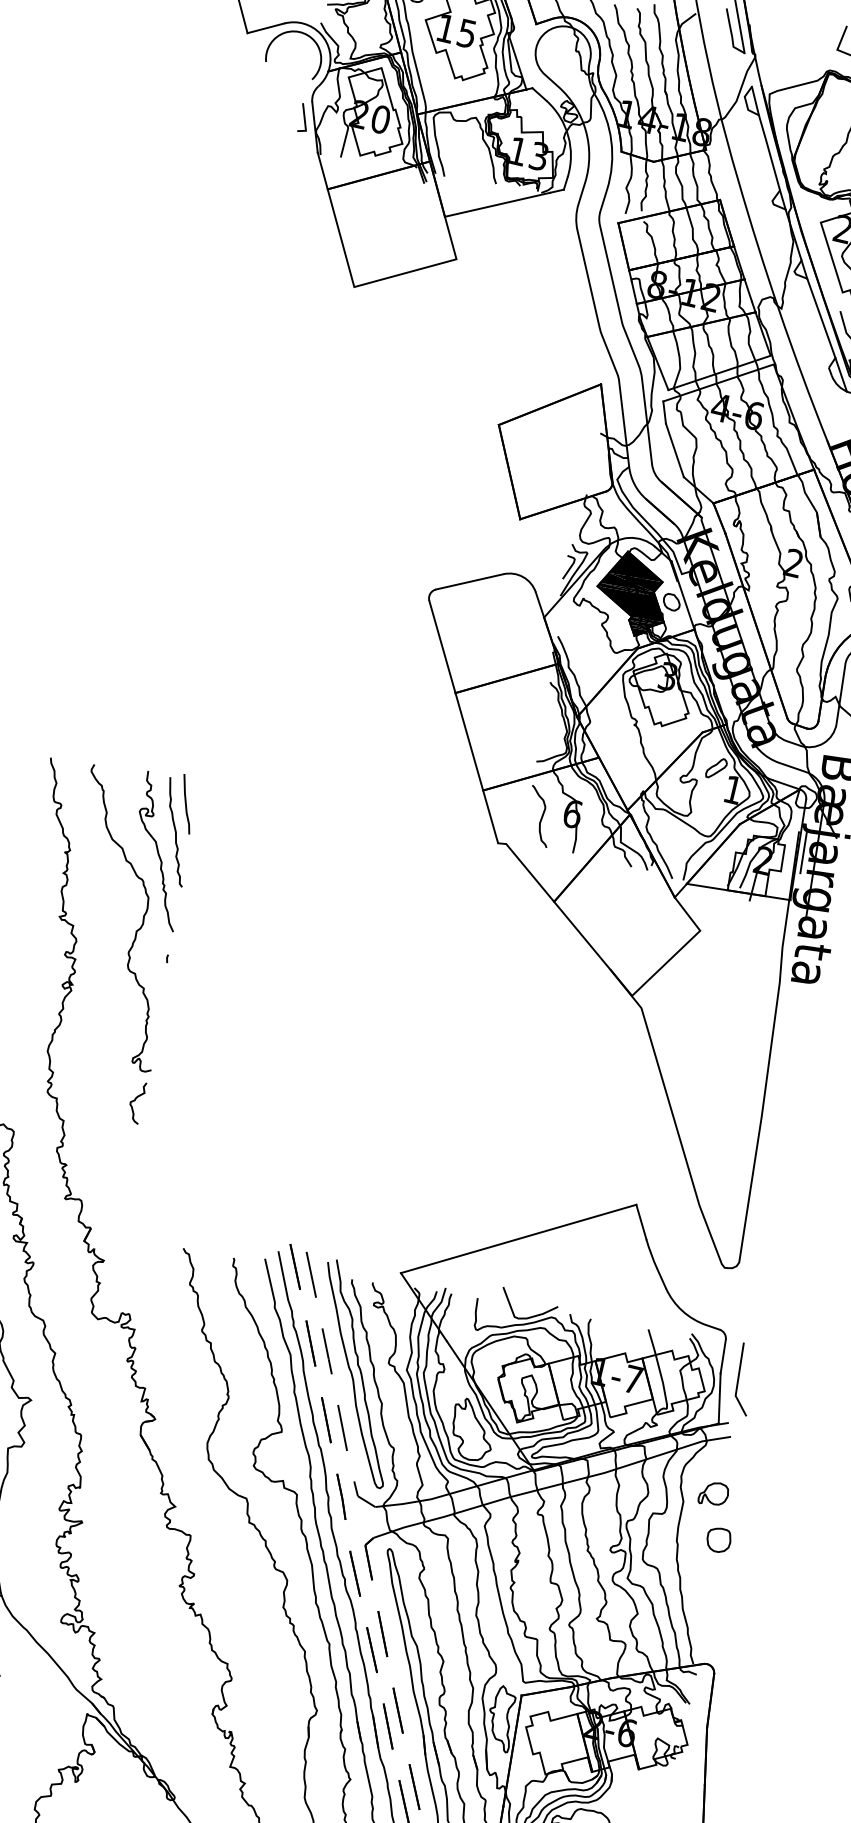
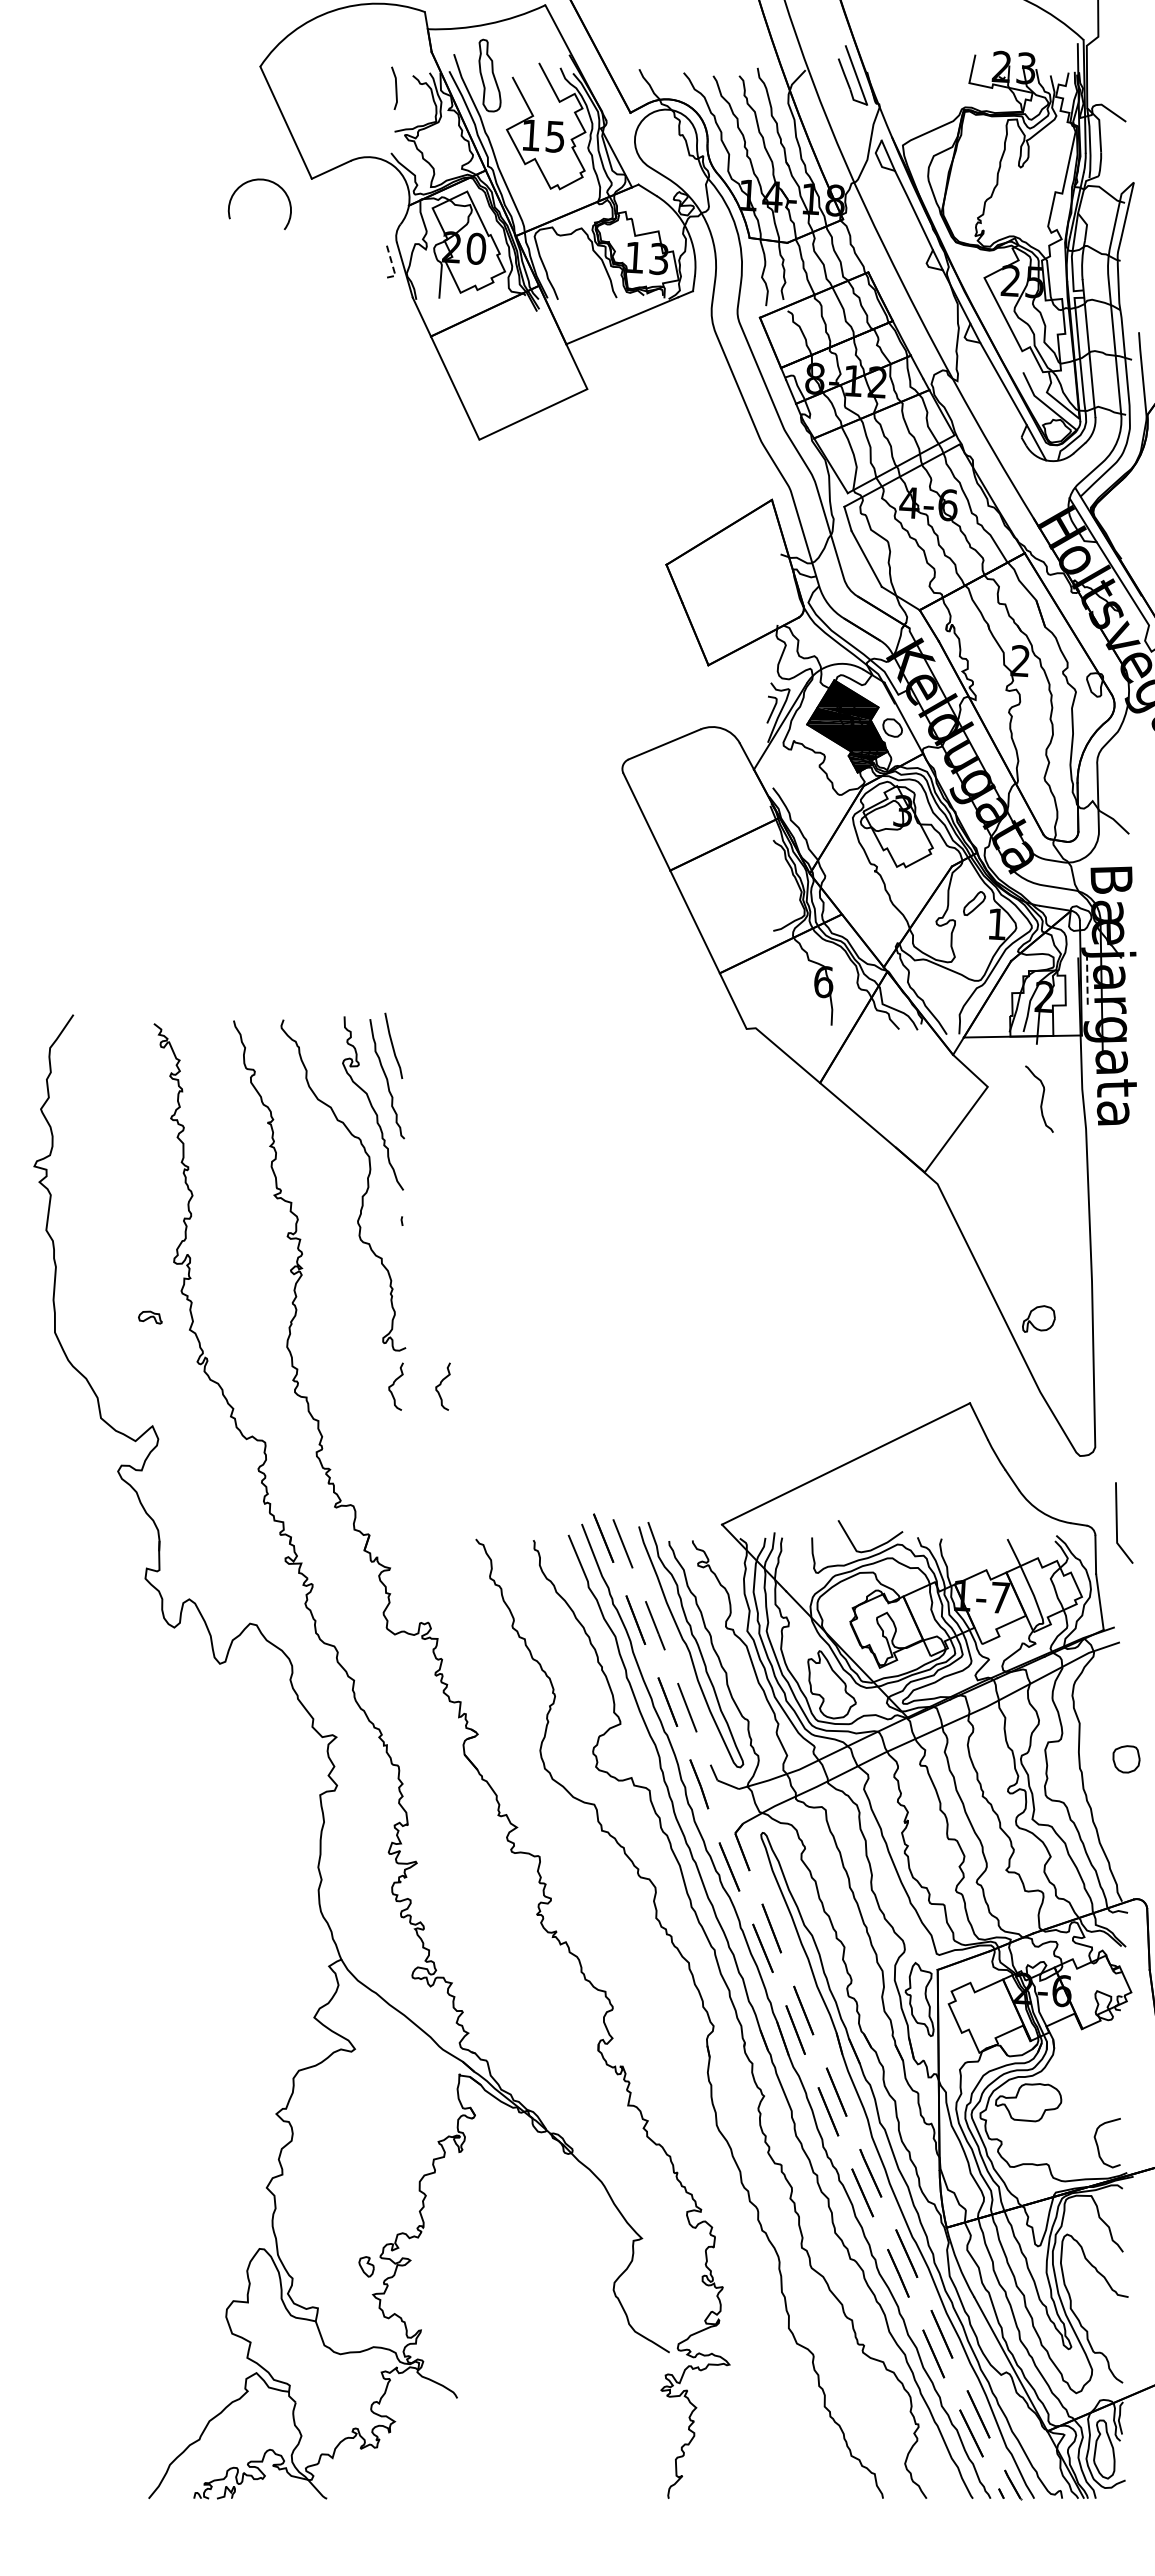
curve: (297, 32) -> (259, 180), moved
line: (304, 122) -> (392, 266), solid -> dashed
curve: (541, 816) -> (1041, 1098), moved
line: (803, 852) -> (1087, 980), solid -> dashed
curve: (176, 1107) -> (441, 1384), added
line: (739, 1377) -> (1117, 1522), moved
part: (713, 1493) -> (1038, 1318), moved

